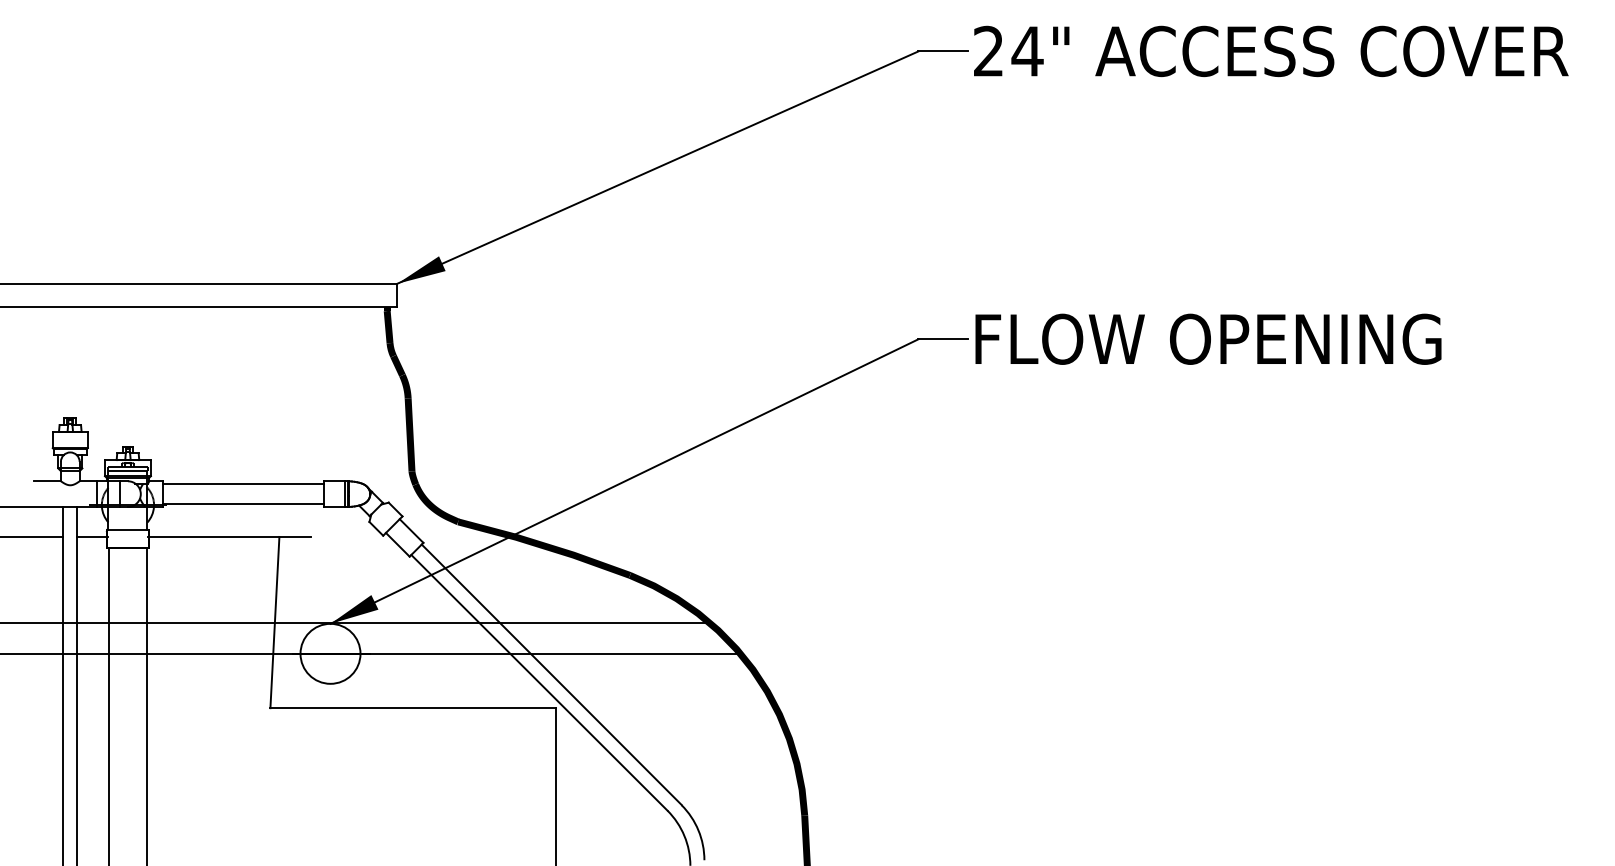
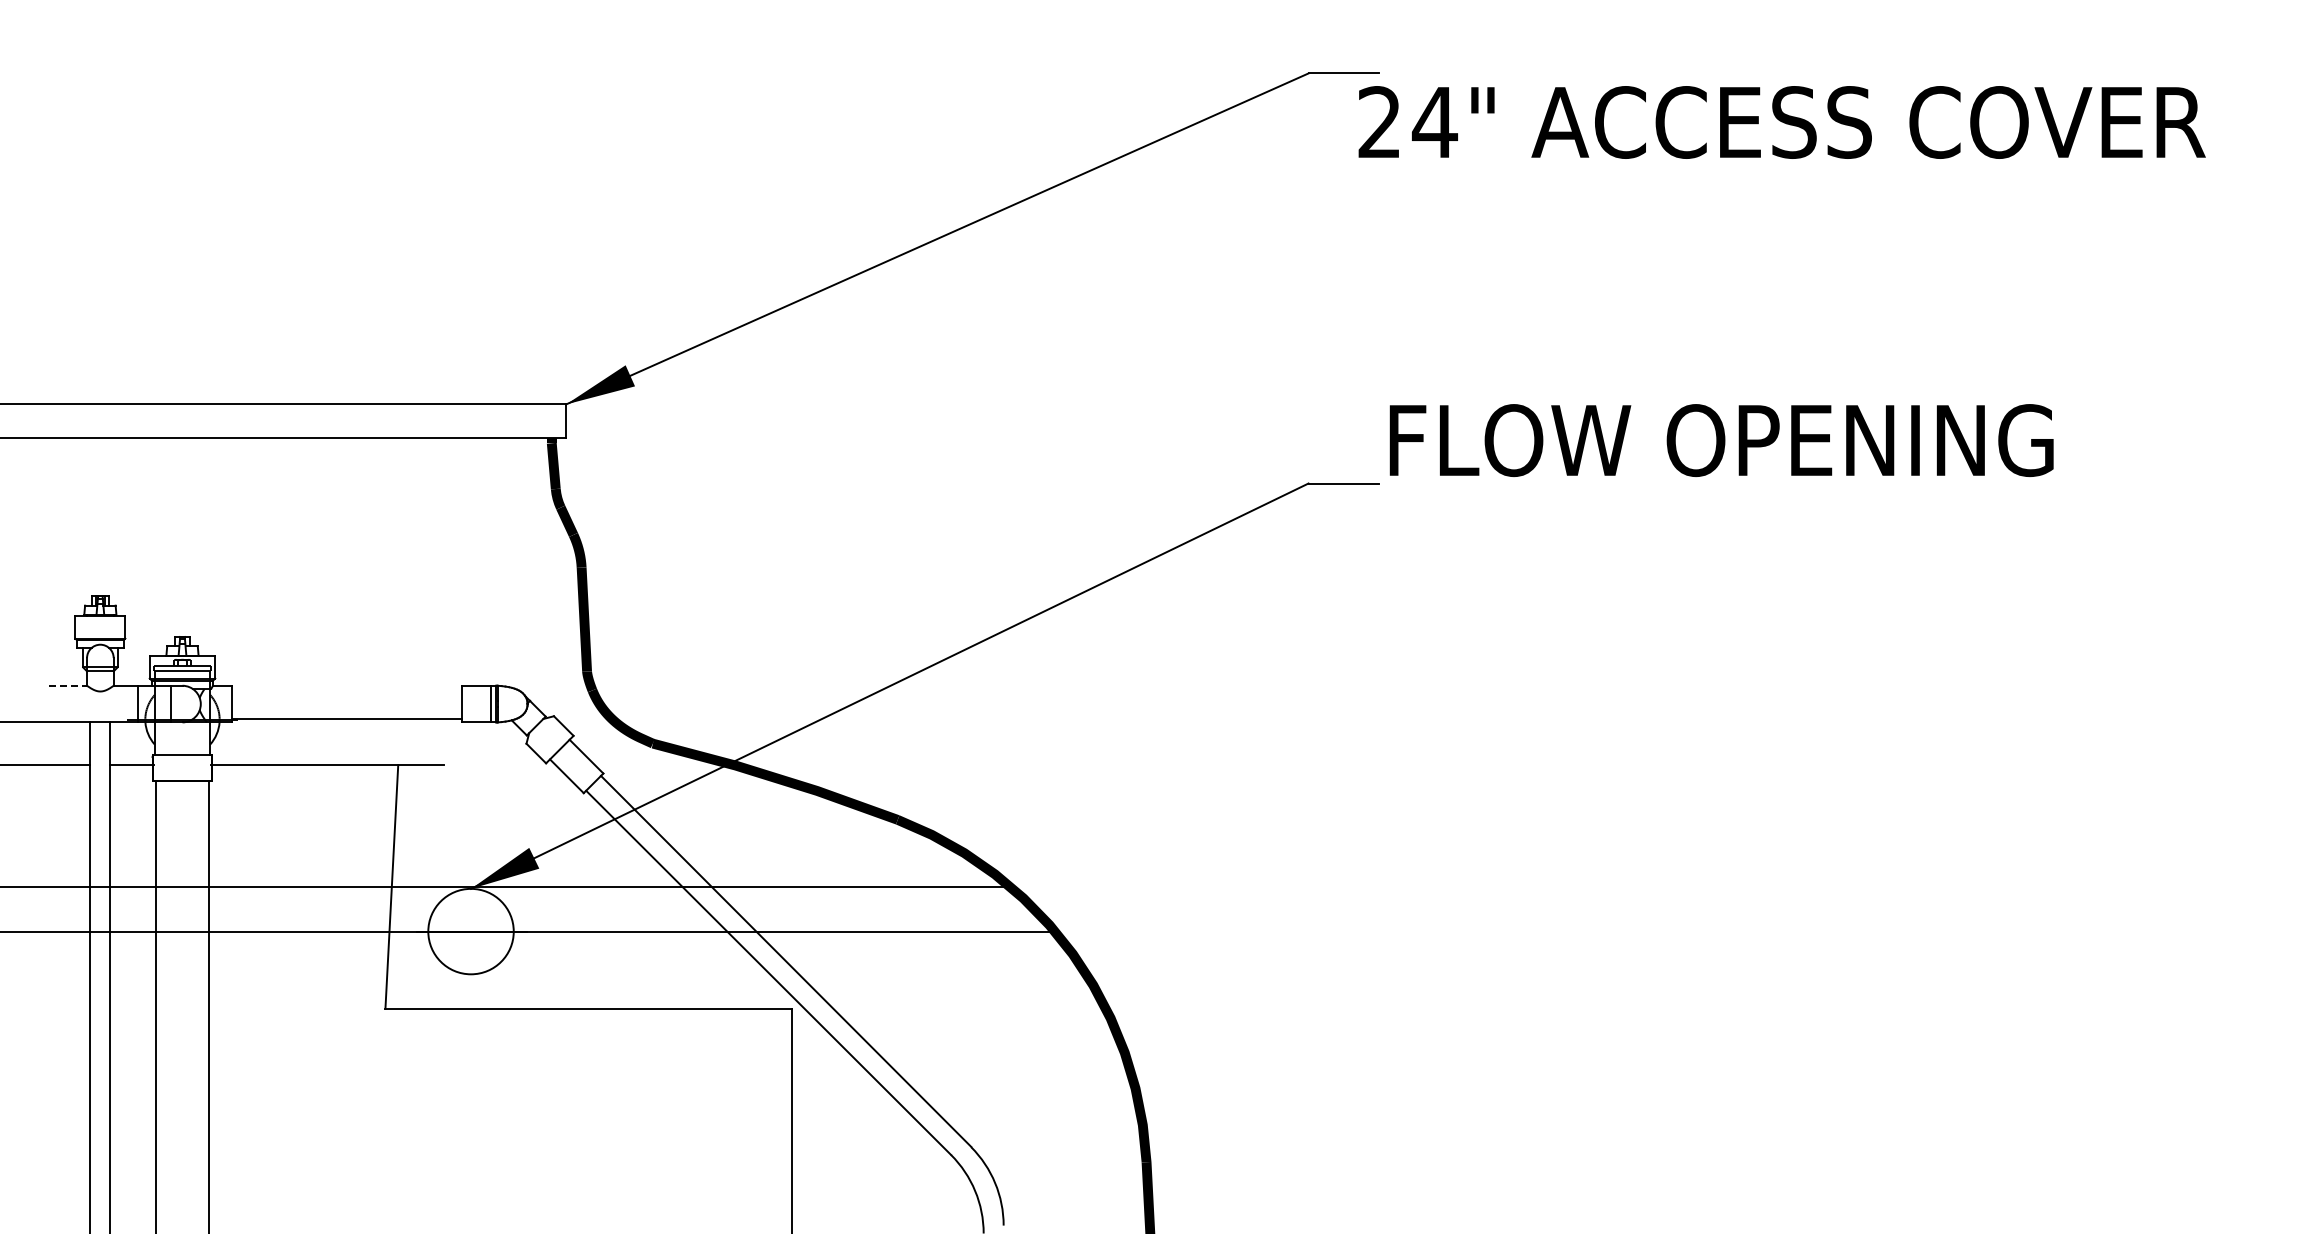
text: (1270, 51) -> (1781, 122), moved
text: (1208, 339) -> (1721, 440), moved
line: (47, 481) -> (68, 685), solid -> dashed
line: (243, 483) -> (347, 689), removed

